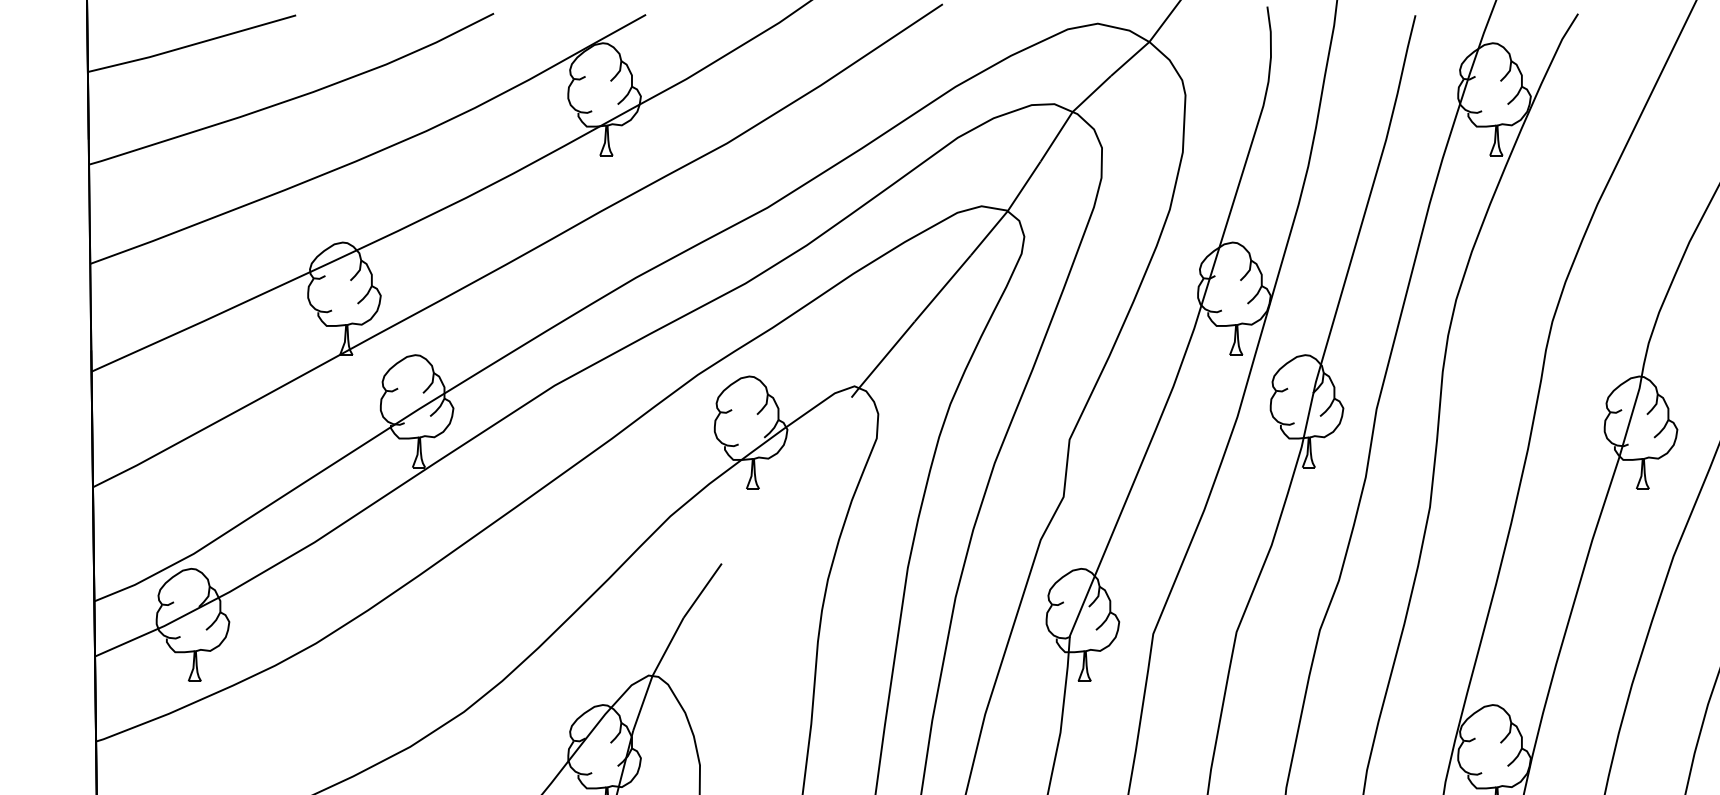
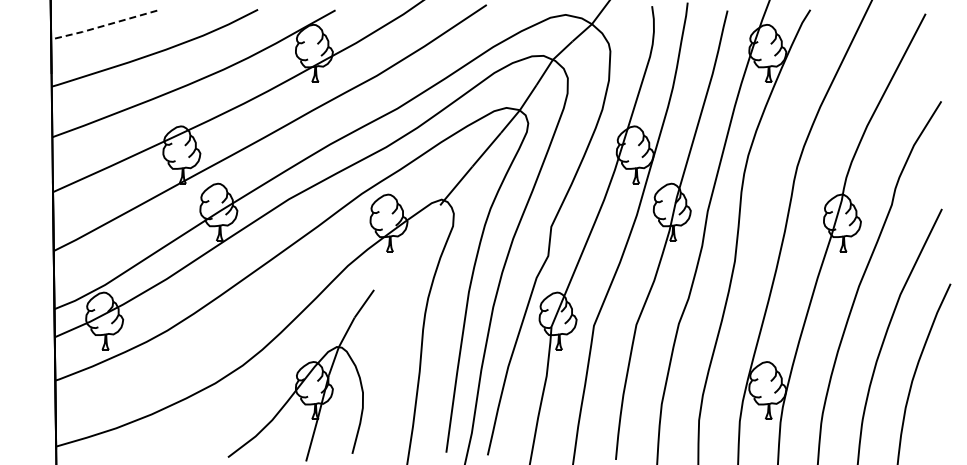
line: (190, 44) -> (103, 25), solid -> dashed

